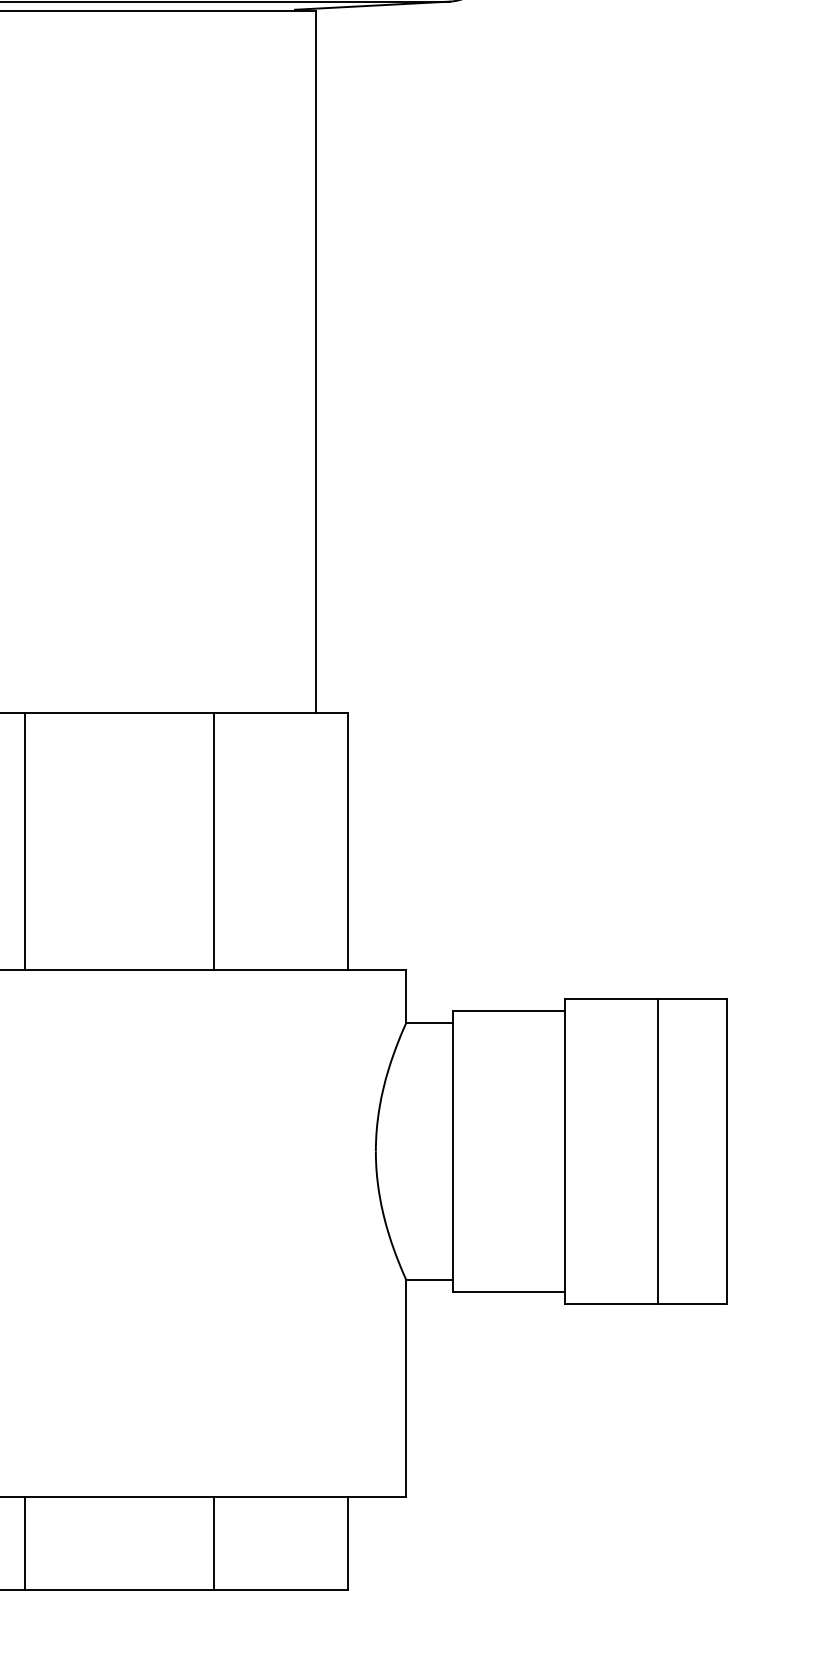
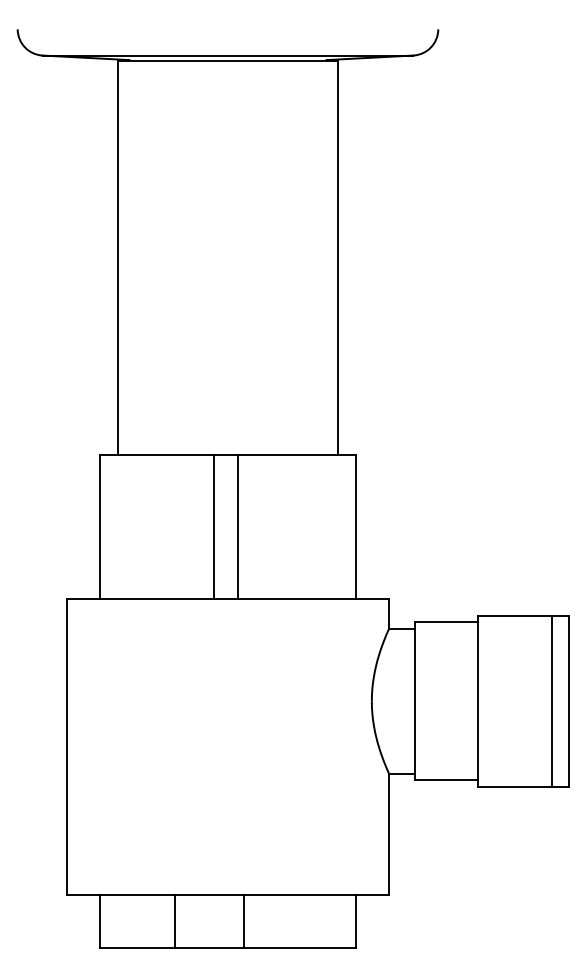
line: (24, 840) -> (213, 526), moved
line: (214, 840) -> (238, 526), moved
line: (658, 1150) -> (552, 700), moved
line: (214, 1543) -> (244, 921), moved

